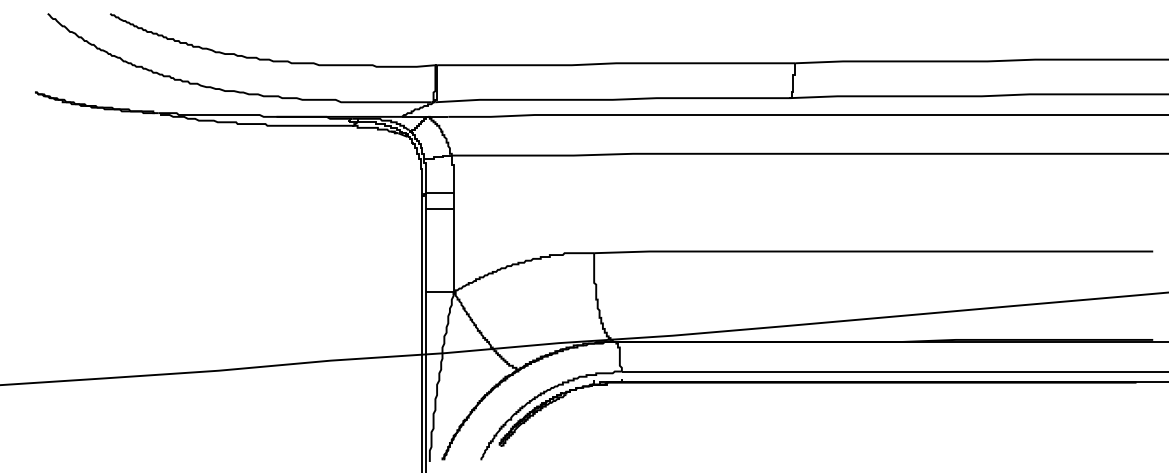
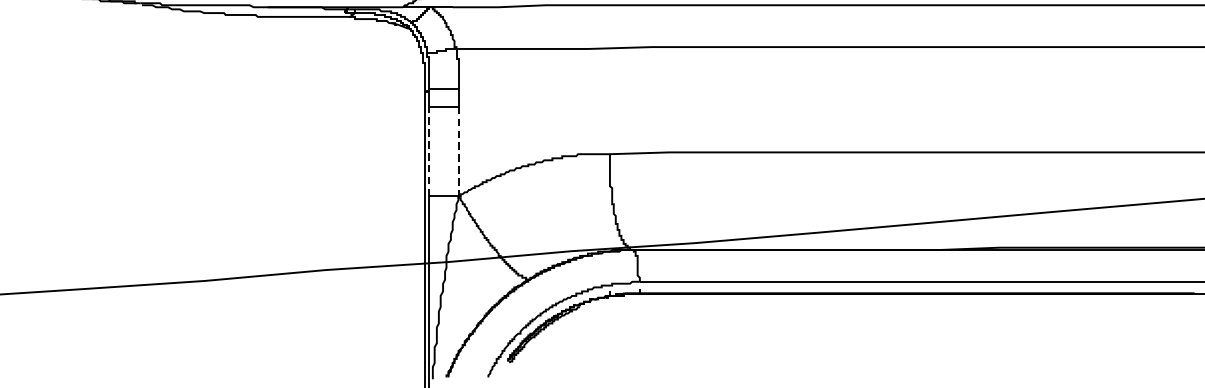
line: (426, 250) -> (429, 151), solid -> dashed
line: (453, 251) -> (458, 152), solid -> dashed

